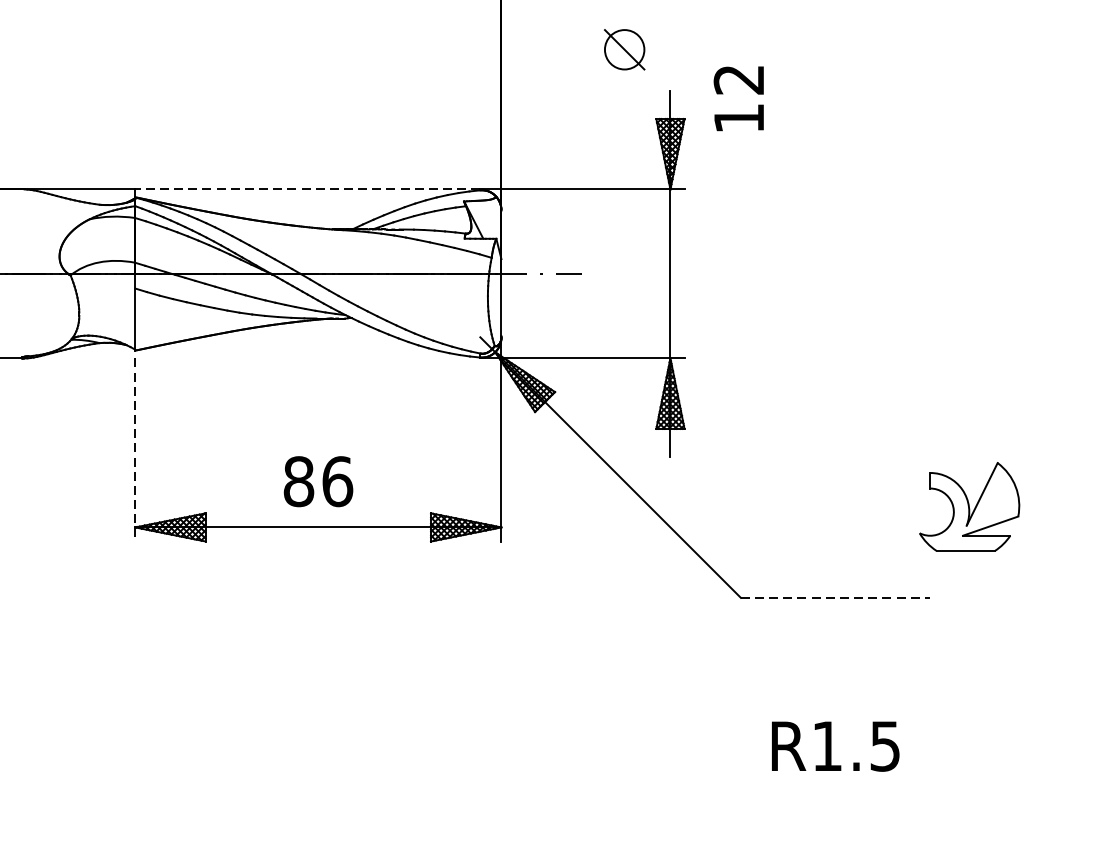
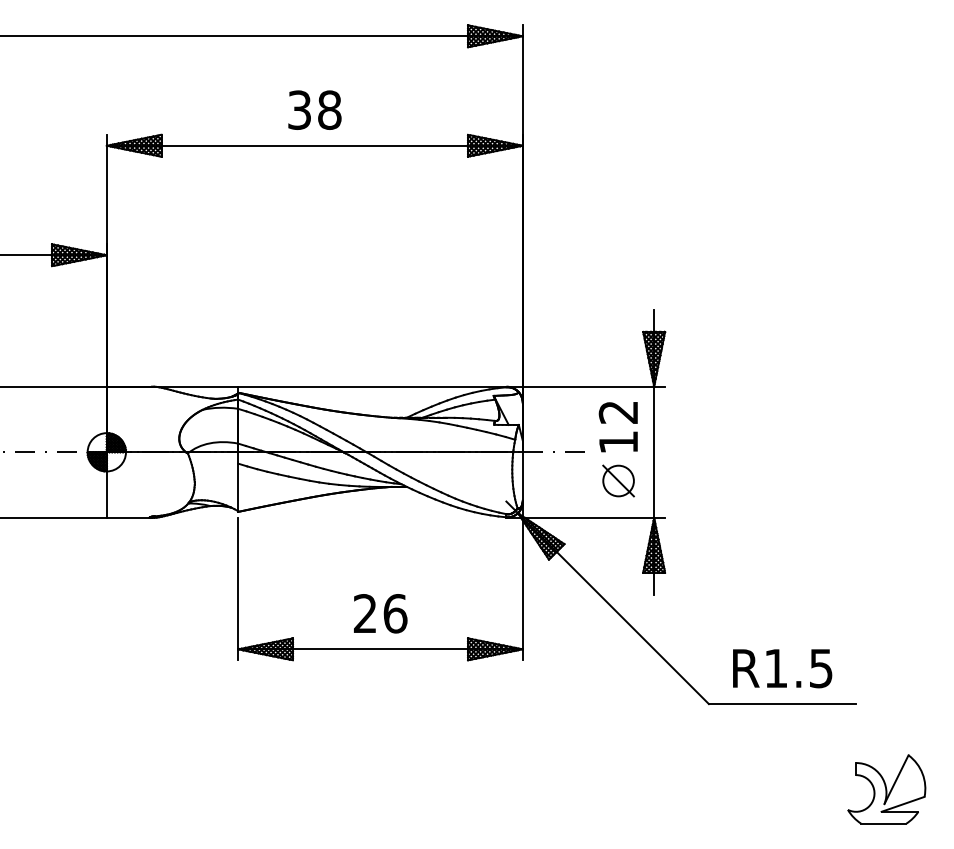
part: (624, 49) -> (618, 480), moved
text: (737, 99) -> (617, 427), moved
line: (306, 189) -> (371, 386), dashed -> solid
line: (135, 450) -> (238, 589), dashed -> solid
text: (299, 481) -> (365, 613), 86 -> 26
part: (969, 507) -> (886, 789), moved
line: (835, 598) -> (782, 704), dashed -> solid
text: (835, 746) -> (782, 668), moved

